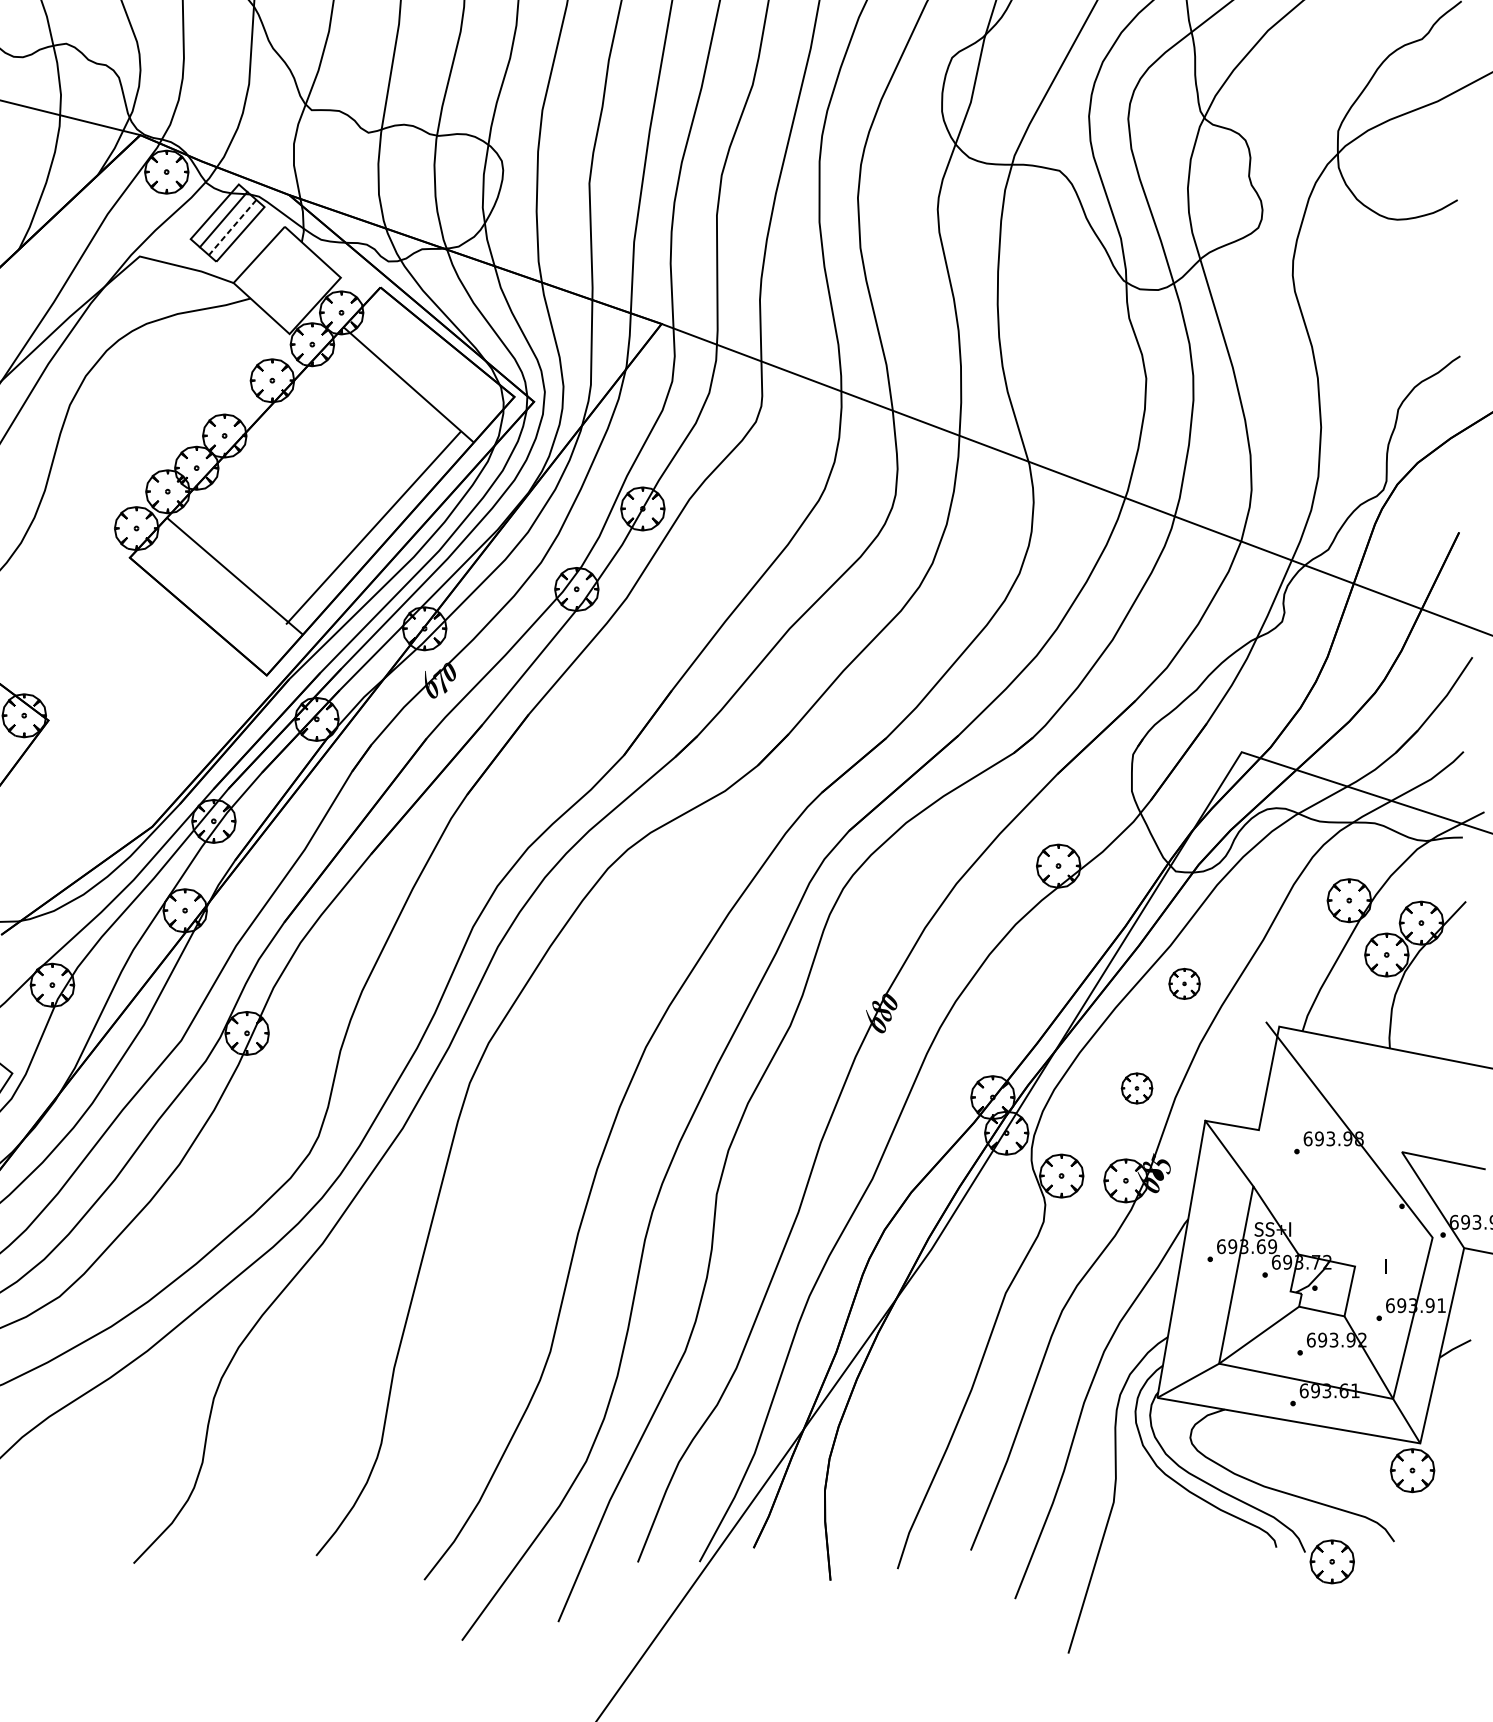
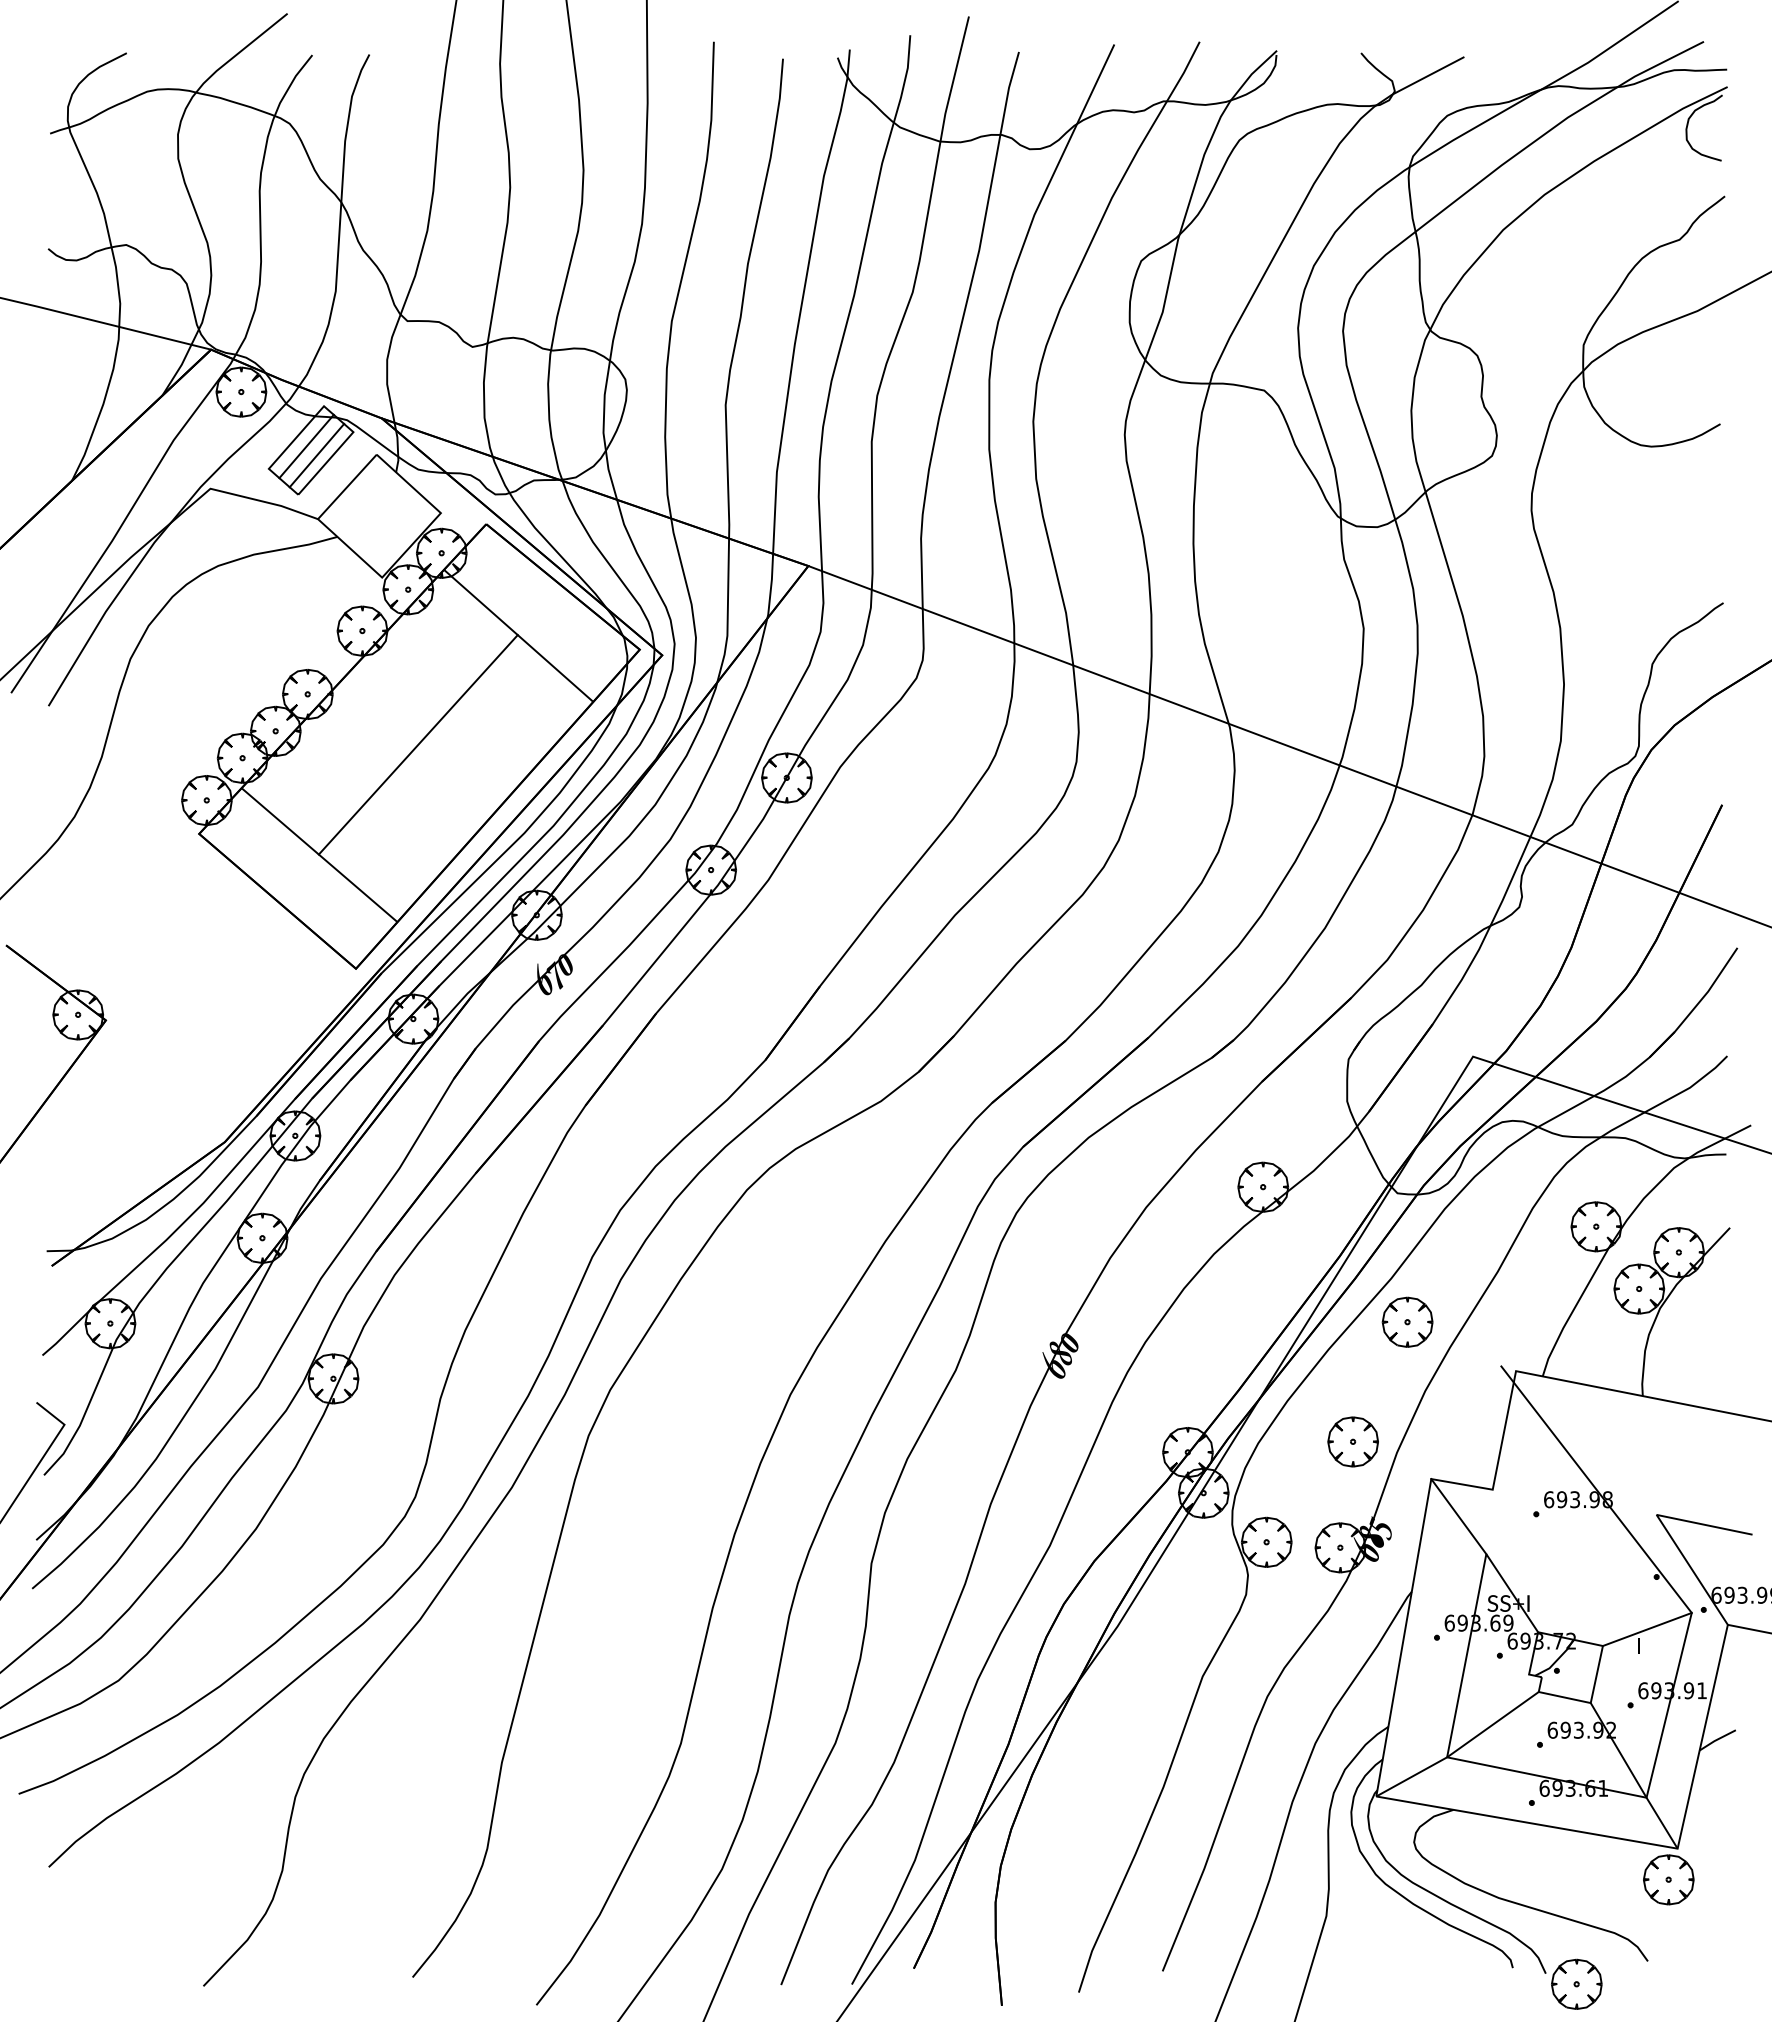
line: (232, 227) -> (316, 455), dashed -> solid
line: (372, 527) -> (417, 744), moved
part: (1184, 983) -> (1407, 1321), size x1.43
part: (1136, 1088) -> (1352, 1441), size x1.43
line: (1393, 1252) -> (1646, 1629), added

